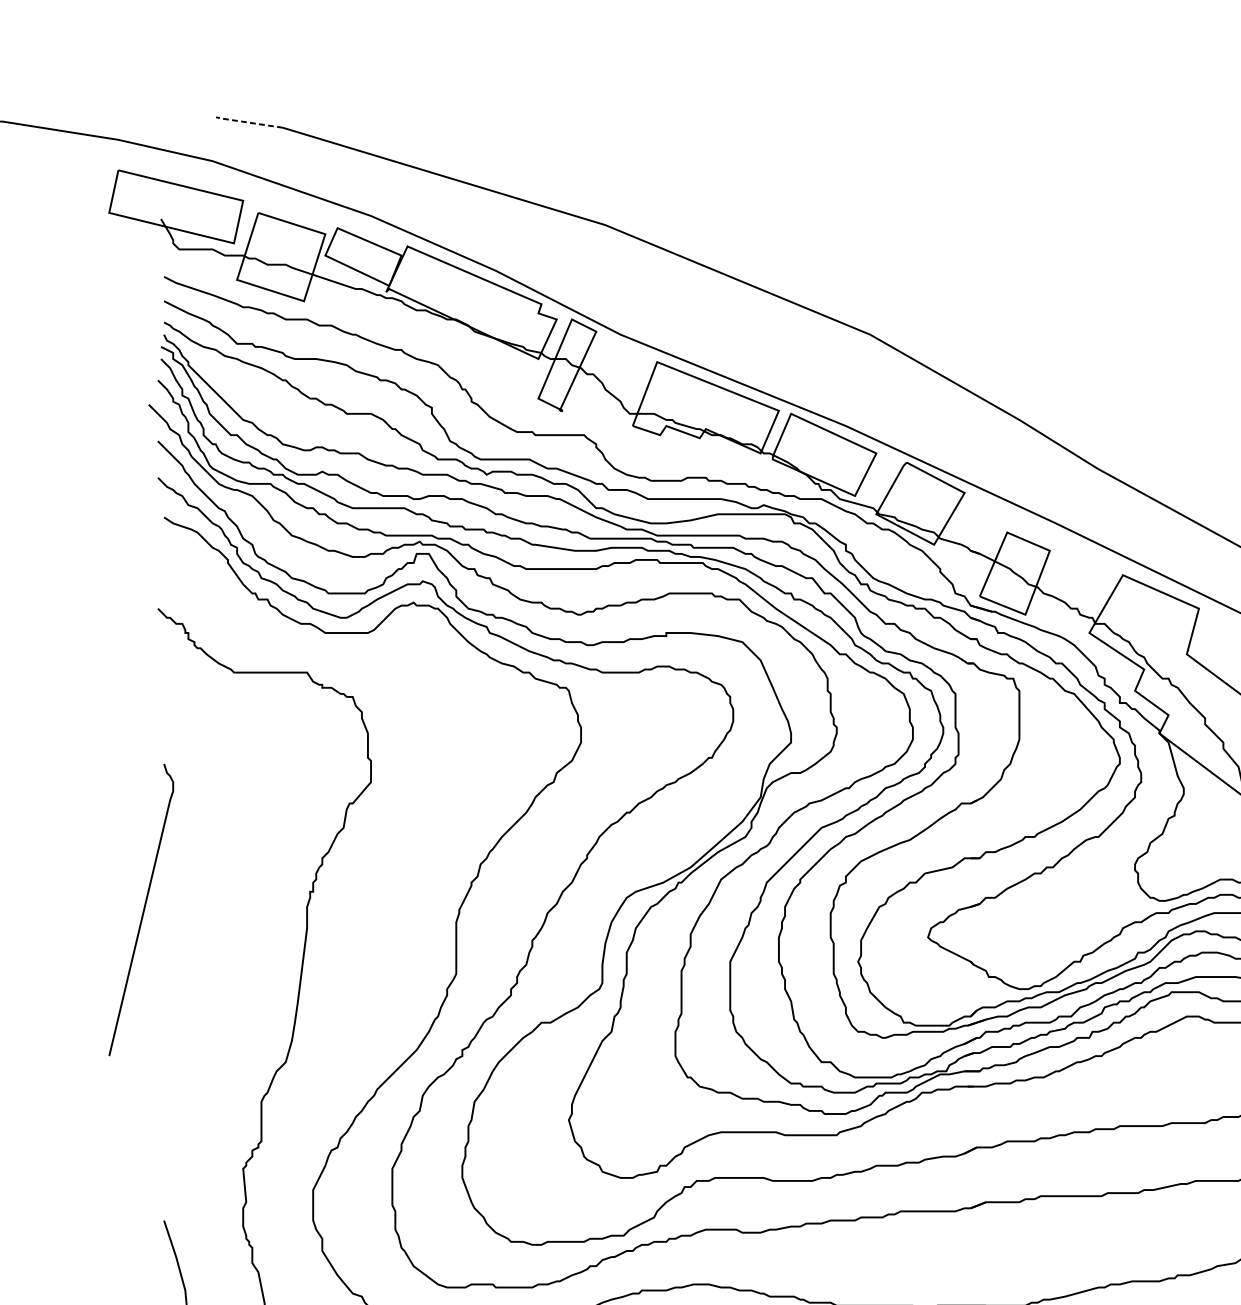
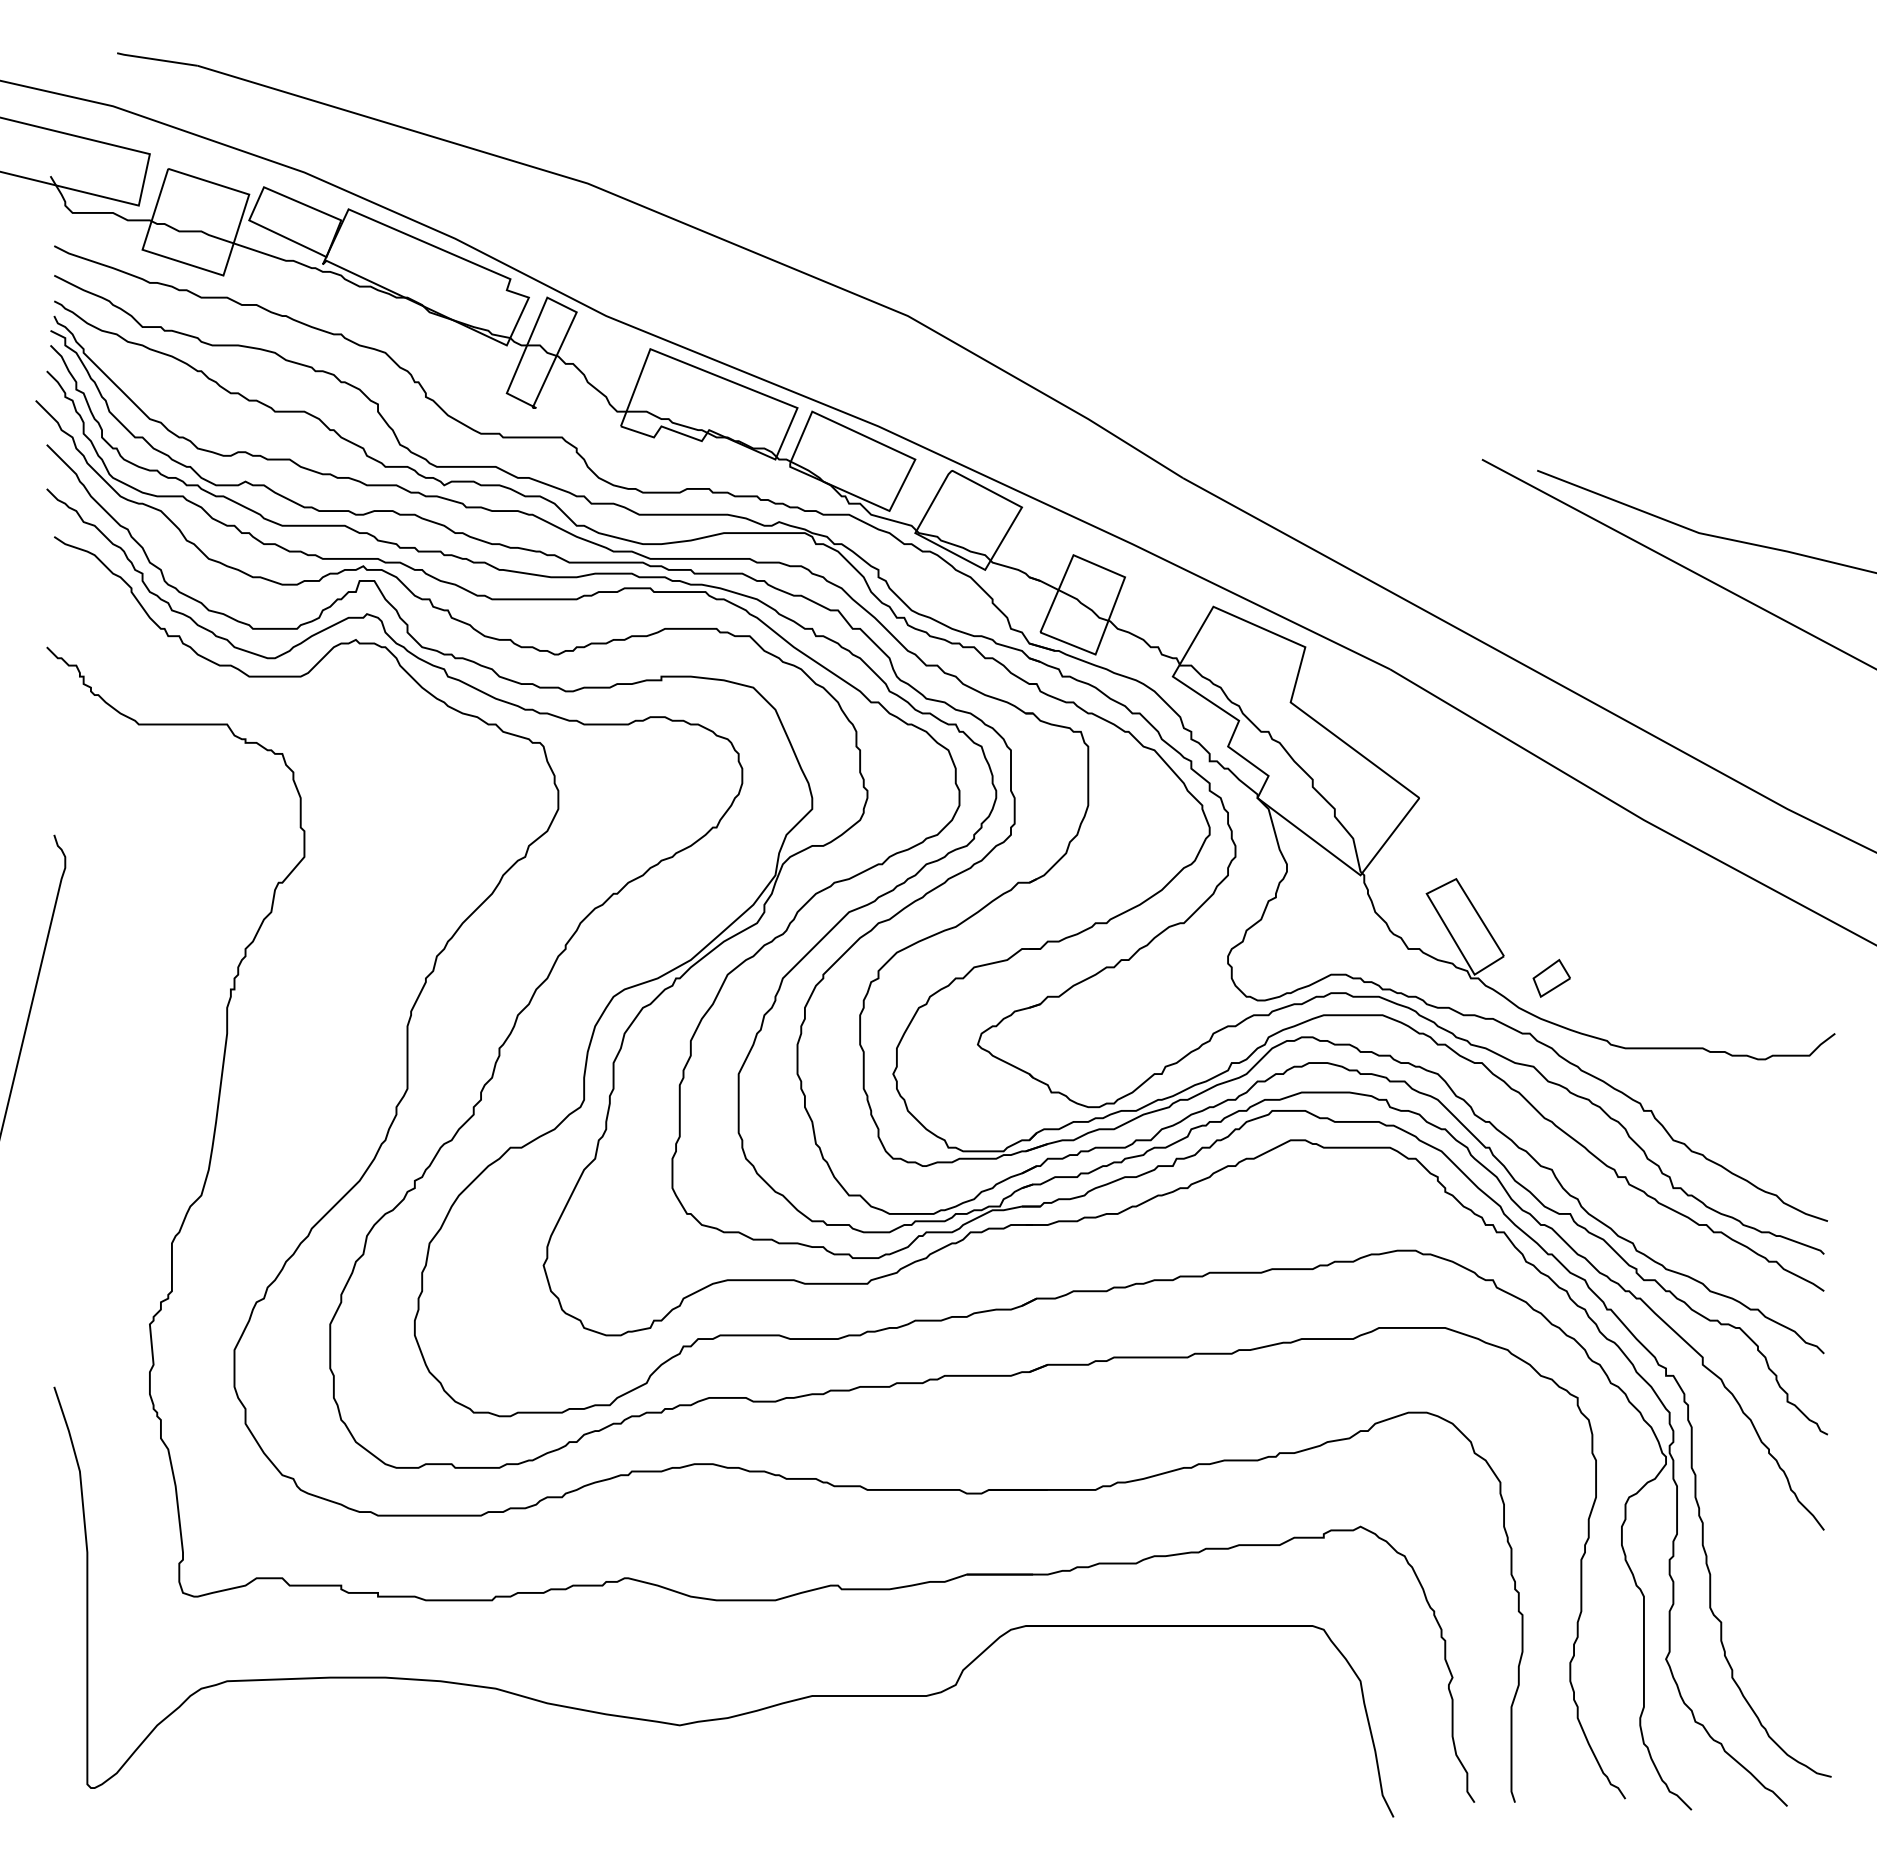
line: (248, 122) -> (156, 59), dashed -> solid

